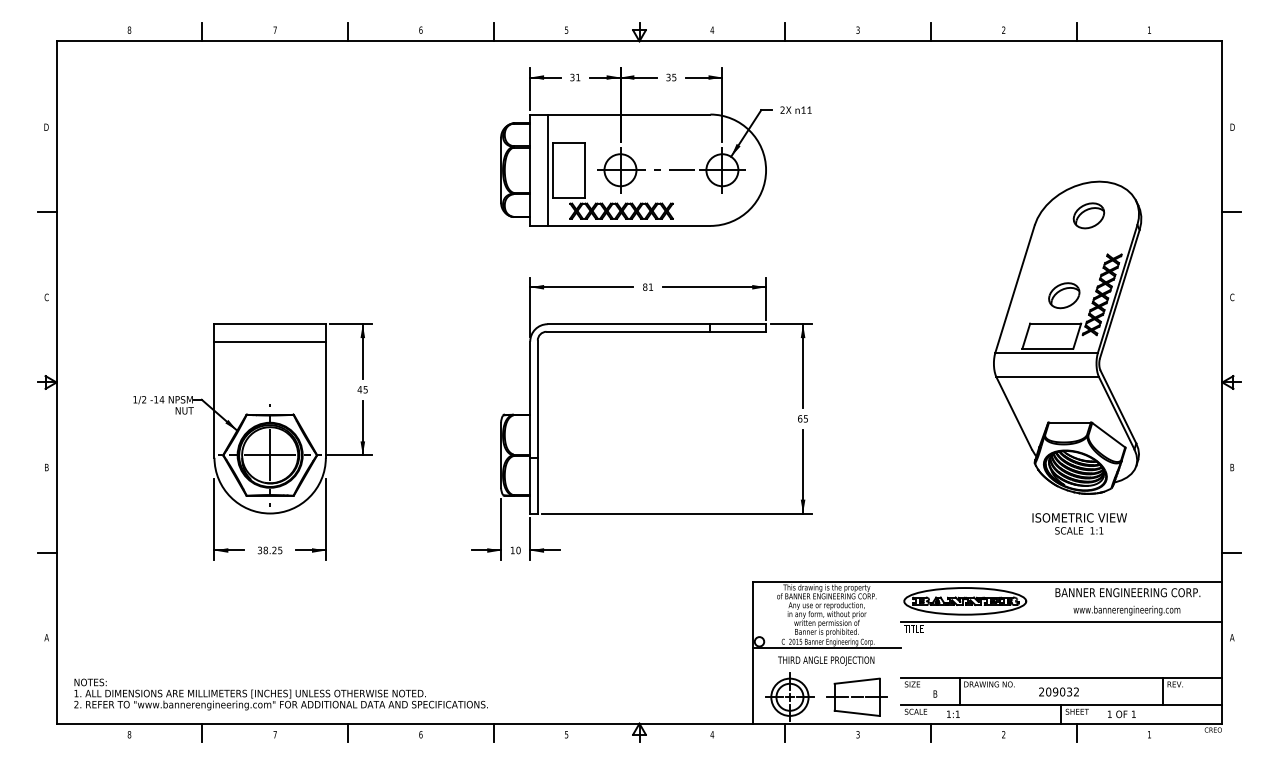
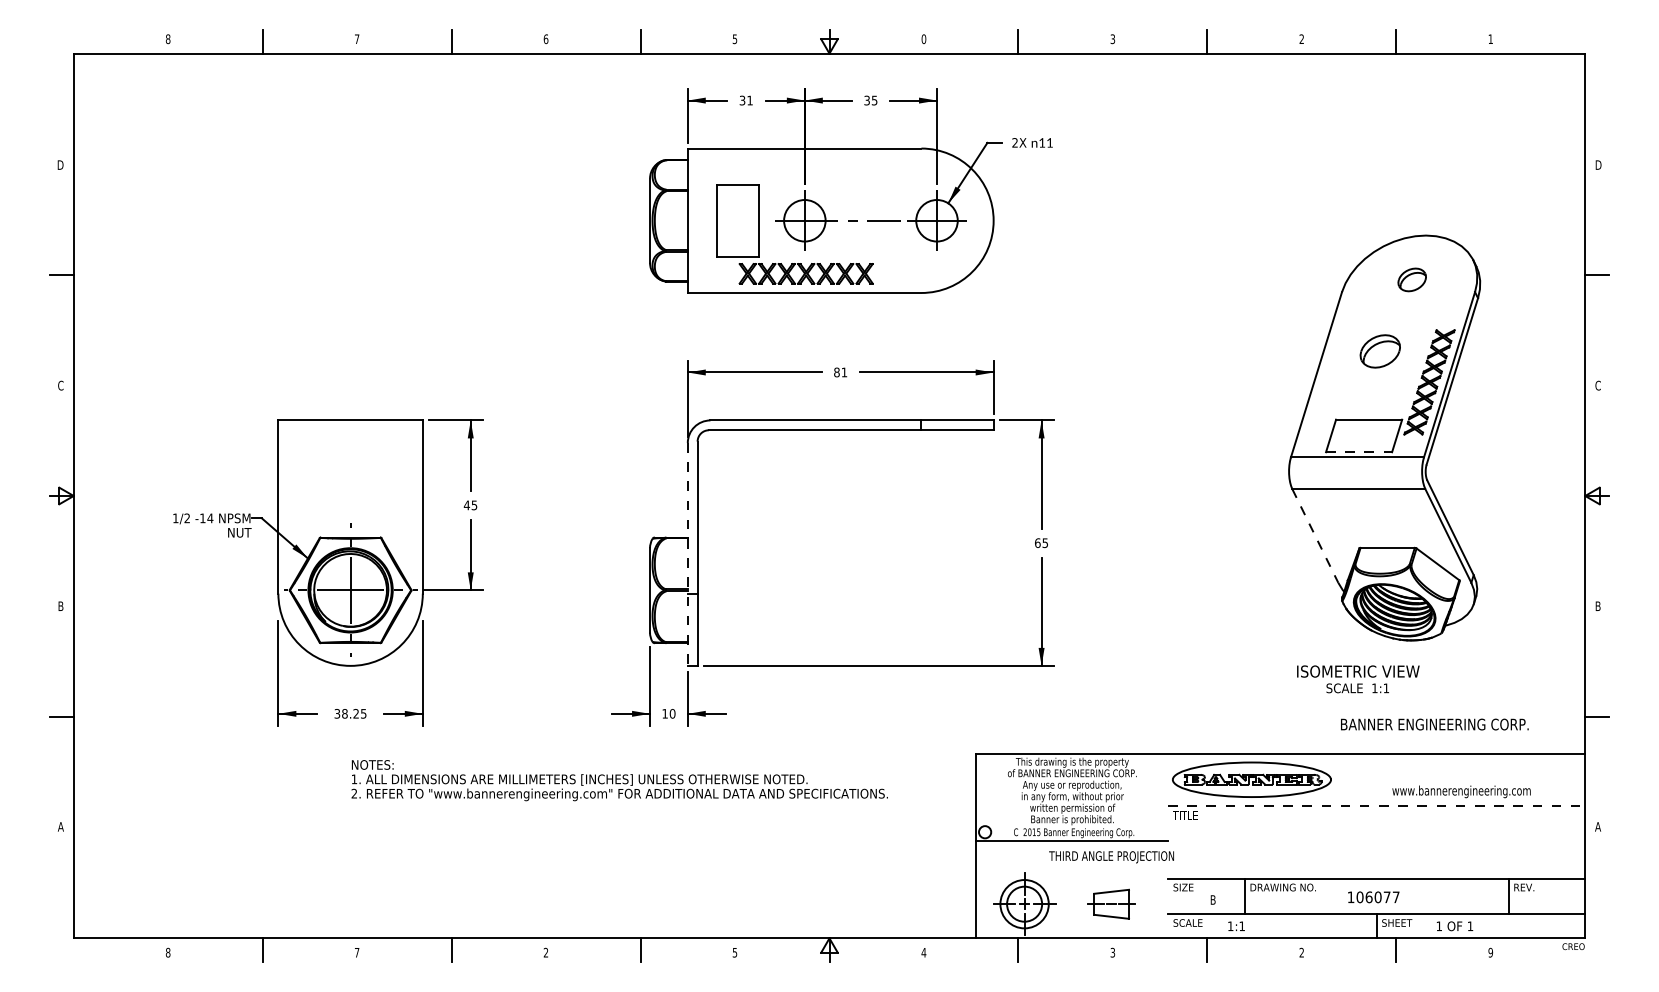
text: (711, 30) -> (923, 39), 4 -> 0
line: (547, 170) -> (710, 220), removed
part: (1088, 215) -> (1411, 279), size x0.7
part: (1063, 295) -> (1379, 351), moved
line: (270, 342) -> (350, 443), removed
line: (1048, 348) -> (1359, 452), solid -> dashed
line: (1014, 413) -> (1315, 536), solid -> dashed
line: (529, 427) -> (687, 554), solid -> dashed
text: (1079, 524) -> (1358, 679), moved
text: (1127, 592) -> (1434, 724), moved
line: (1061, 621) -> (1376, 806), solid -> dashed
text: (826, 661) -> (1111, 857), moved
text: (1059, 692) -> (1373, 897), 209032 -> 106077
text: (280, 694) -> (619, 780), moved
part: (856, 697) -> (1111, 904), size x0.6
text: (420, 734) -> (545, 952), 6 -> 2
text: (1149, 734) -> (1490, 952), 1 -> 9

